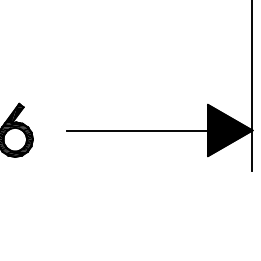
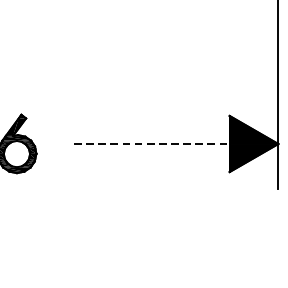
line: (137, 130) -> (151, 144), solid -> dashed

